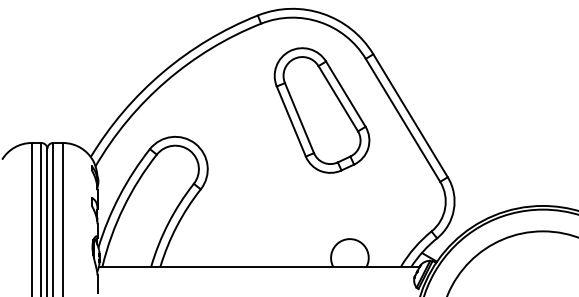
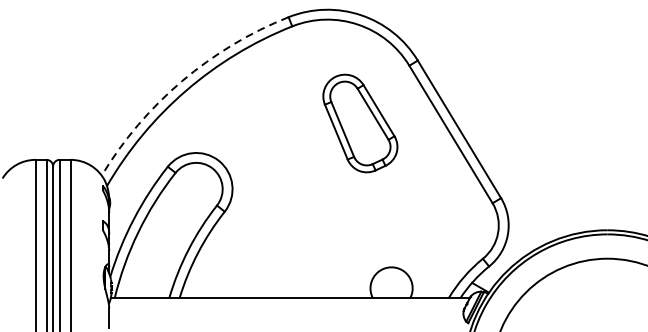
arc: (162, 72) -> (181, 80), solid -> dashed
part: (321, 110) -> (359, 123), size x0.7

